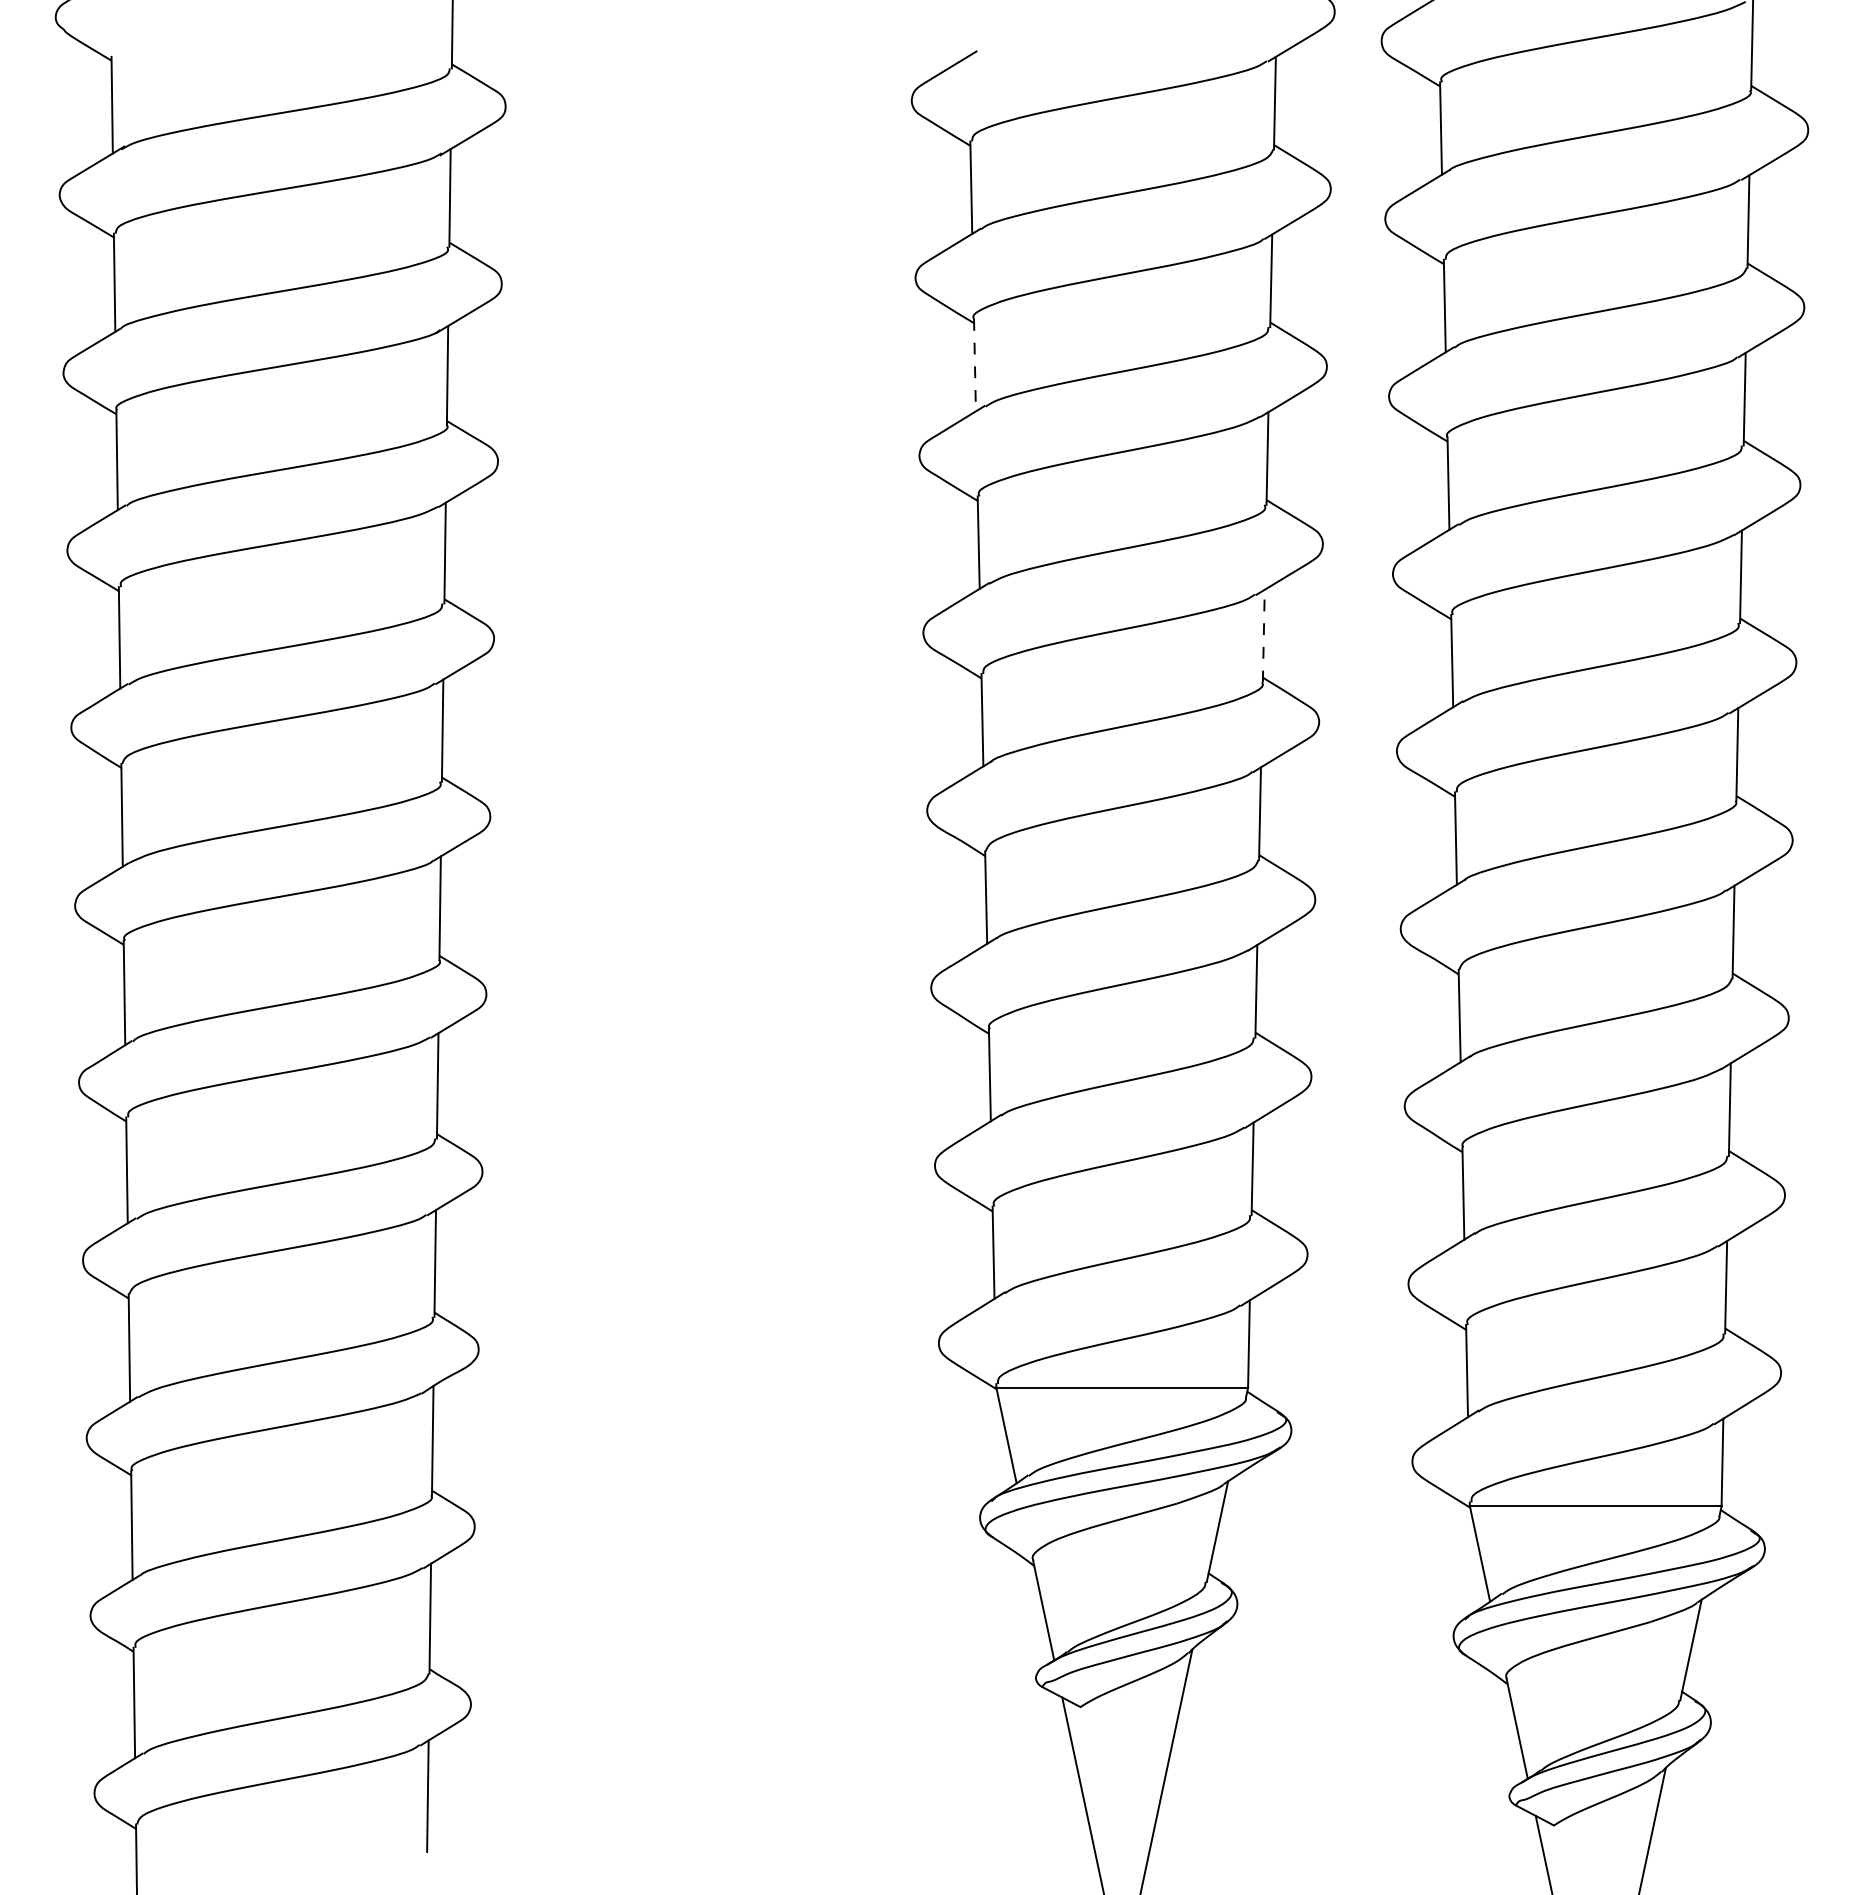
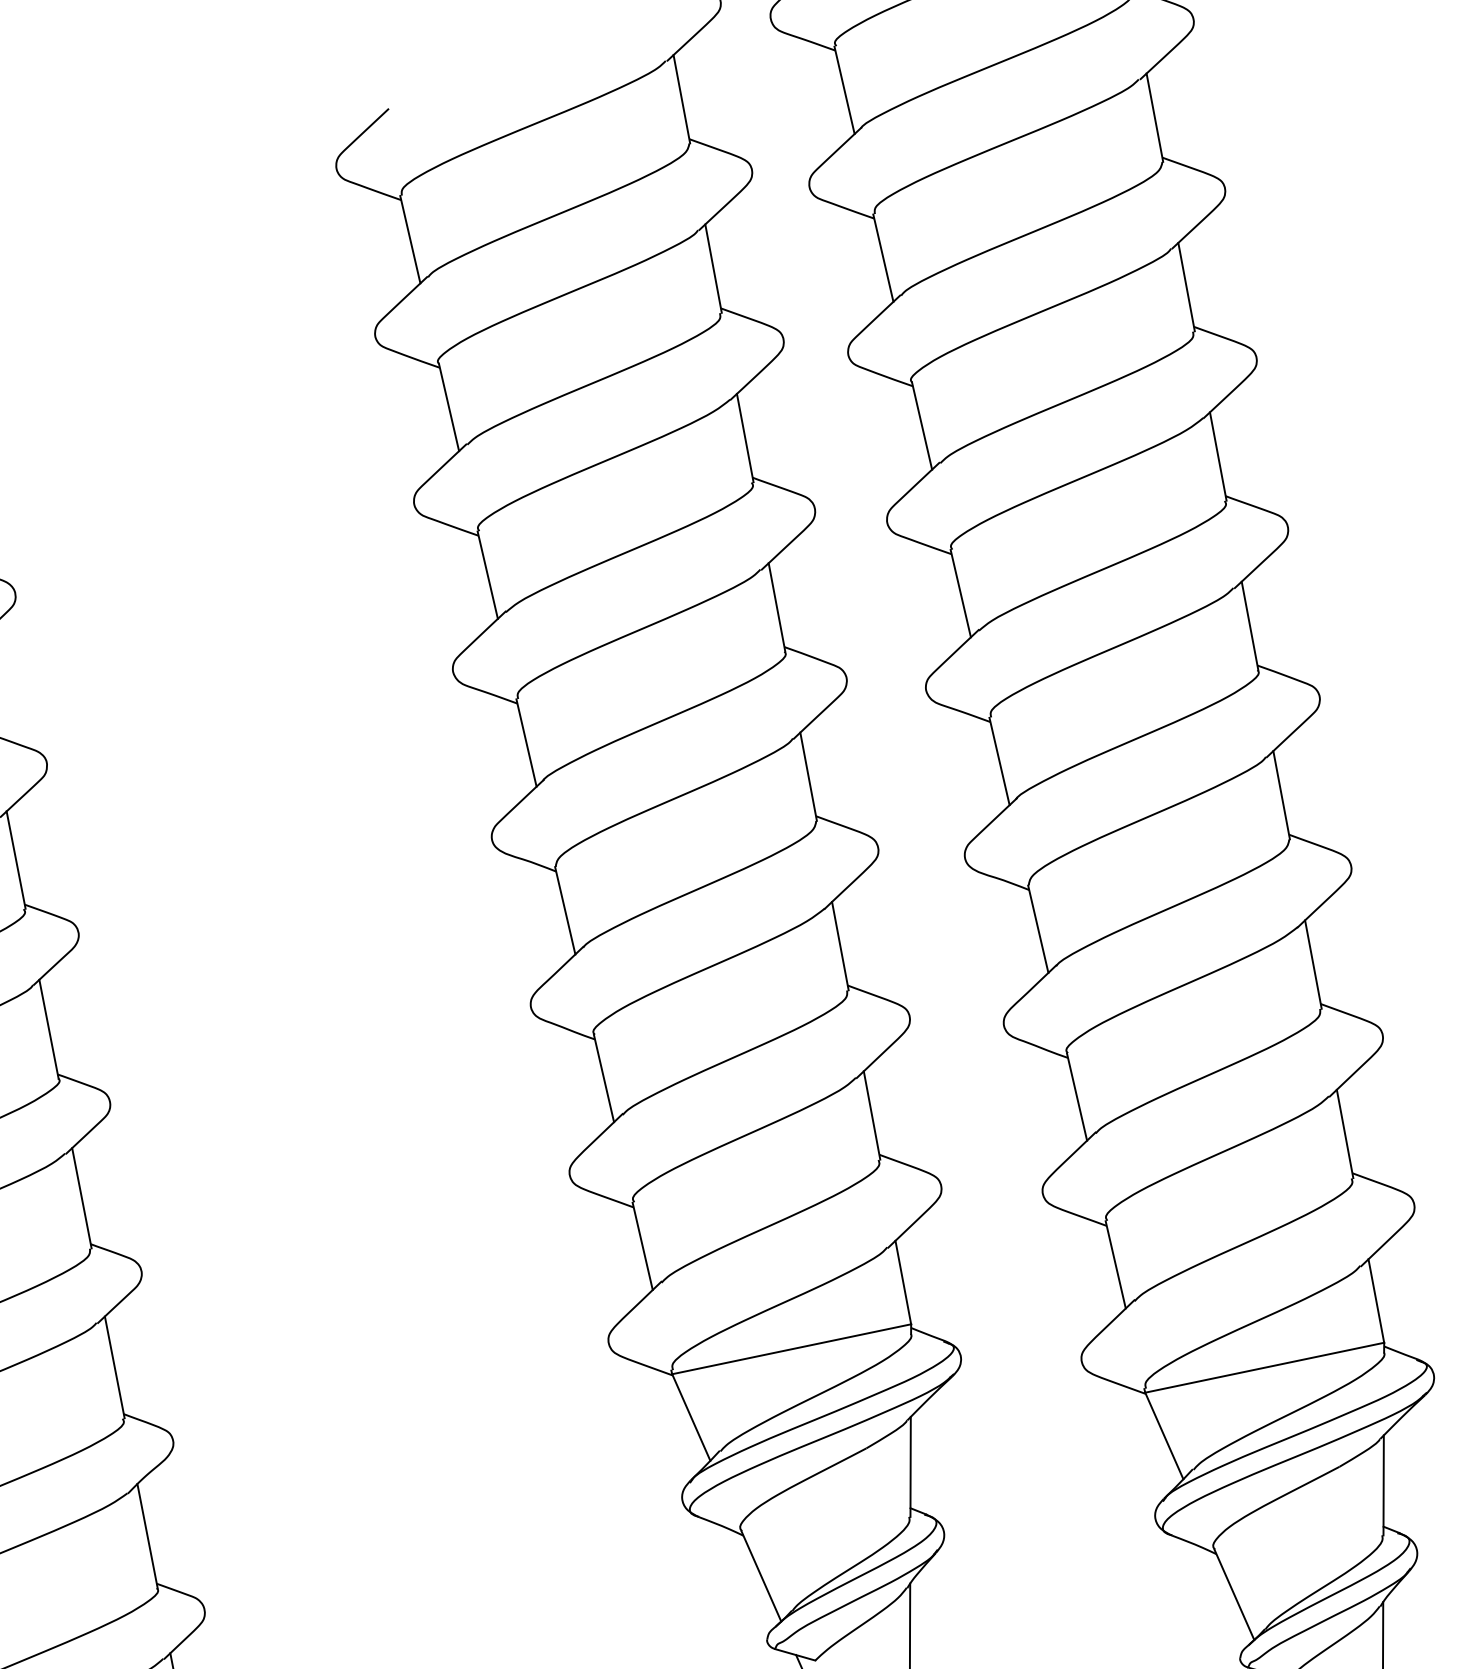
line: (974, 365) -> (448, 407), dashed -> solid
line: (1263, 635) -> (776, 606), dashed -> solid

